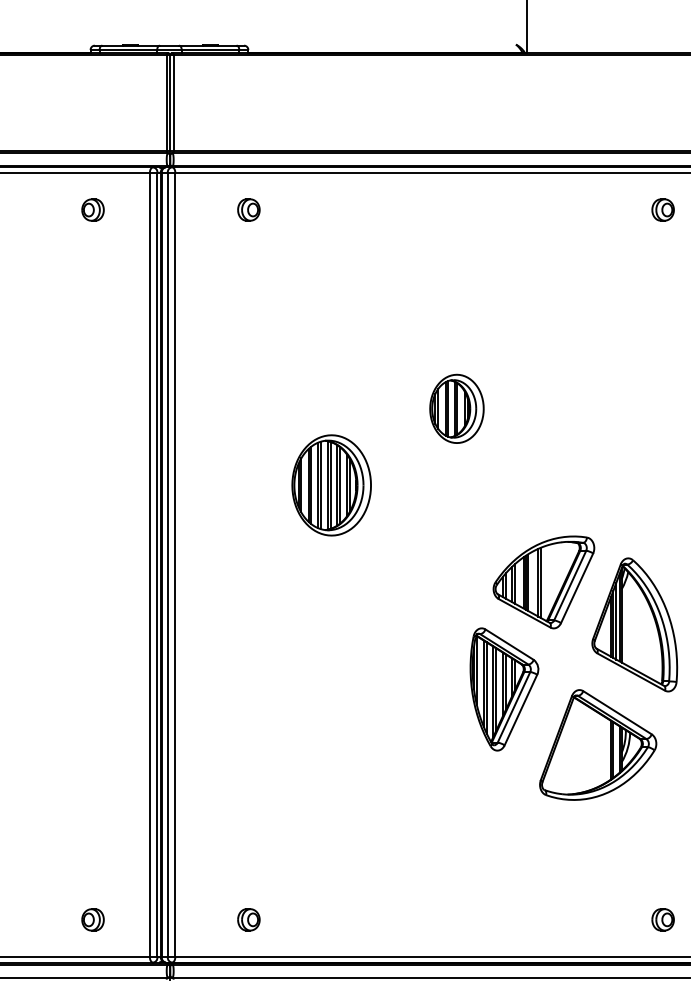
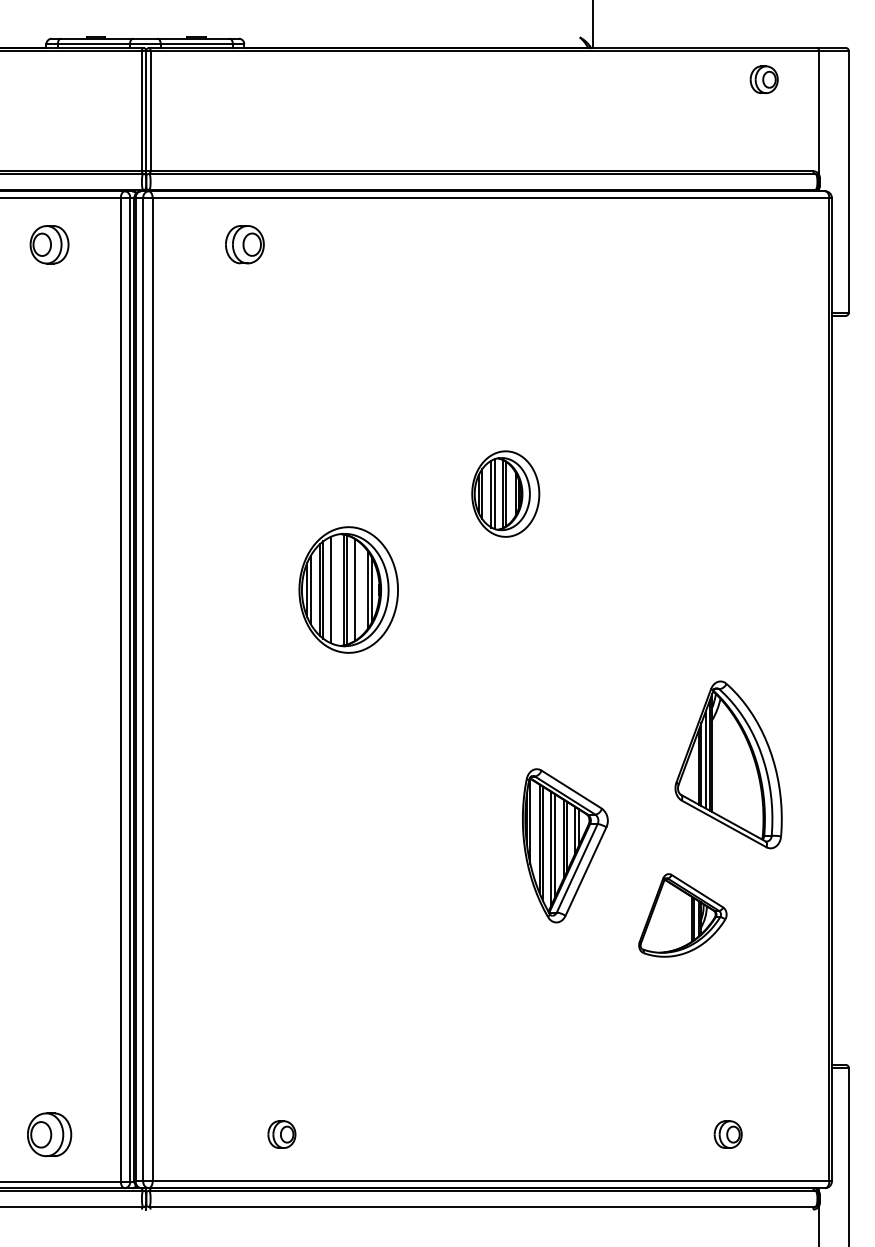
part: (93, 209) -> (49, 244), size x1.4
part: (248, 209) -> (244, 244), size x1.4
part: (662, 209) -> (763, 79), moved
line: (320, 485) -> (334, 589), removed
line: (339, 485) -> (358, 589), removed
part: (543, 582) -> (614, 711), removed
part: (597, 745) -> (682, 915), size x0.6
part: (93, 919) -> (49, 1134), size x1.6
part: (248, 919) -> (281, 1134), moved
part: (662, 919) -> (727, 1134), moved

